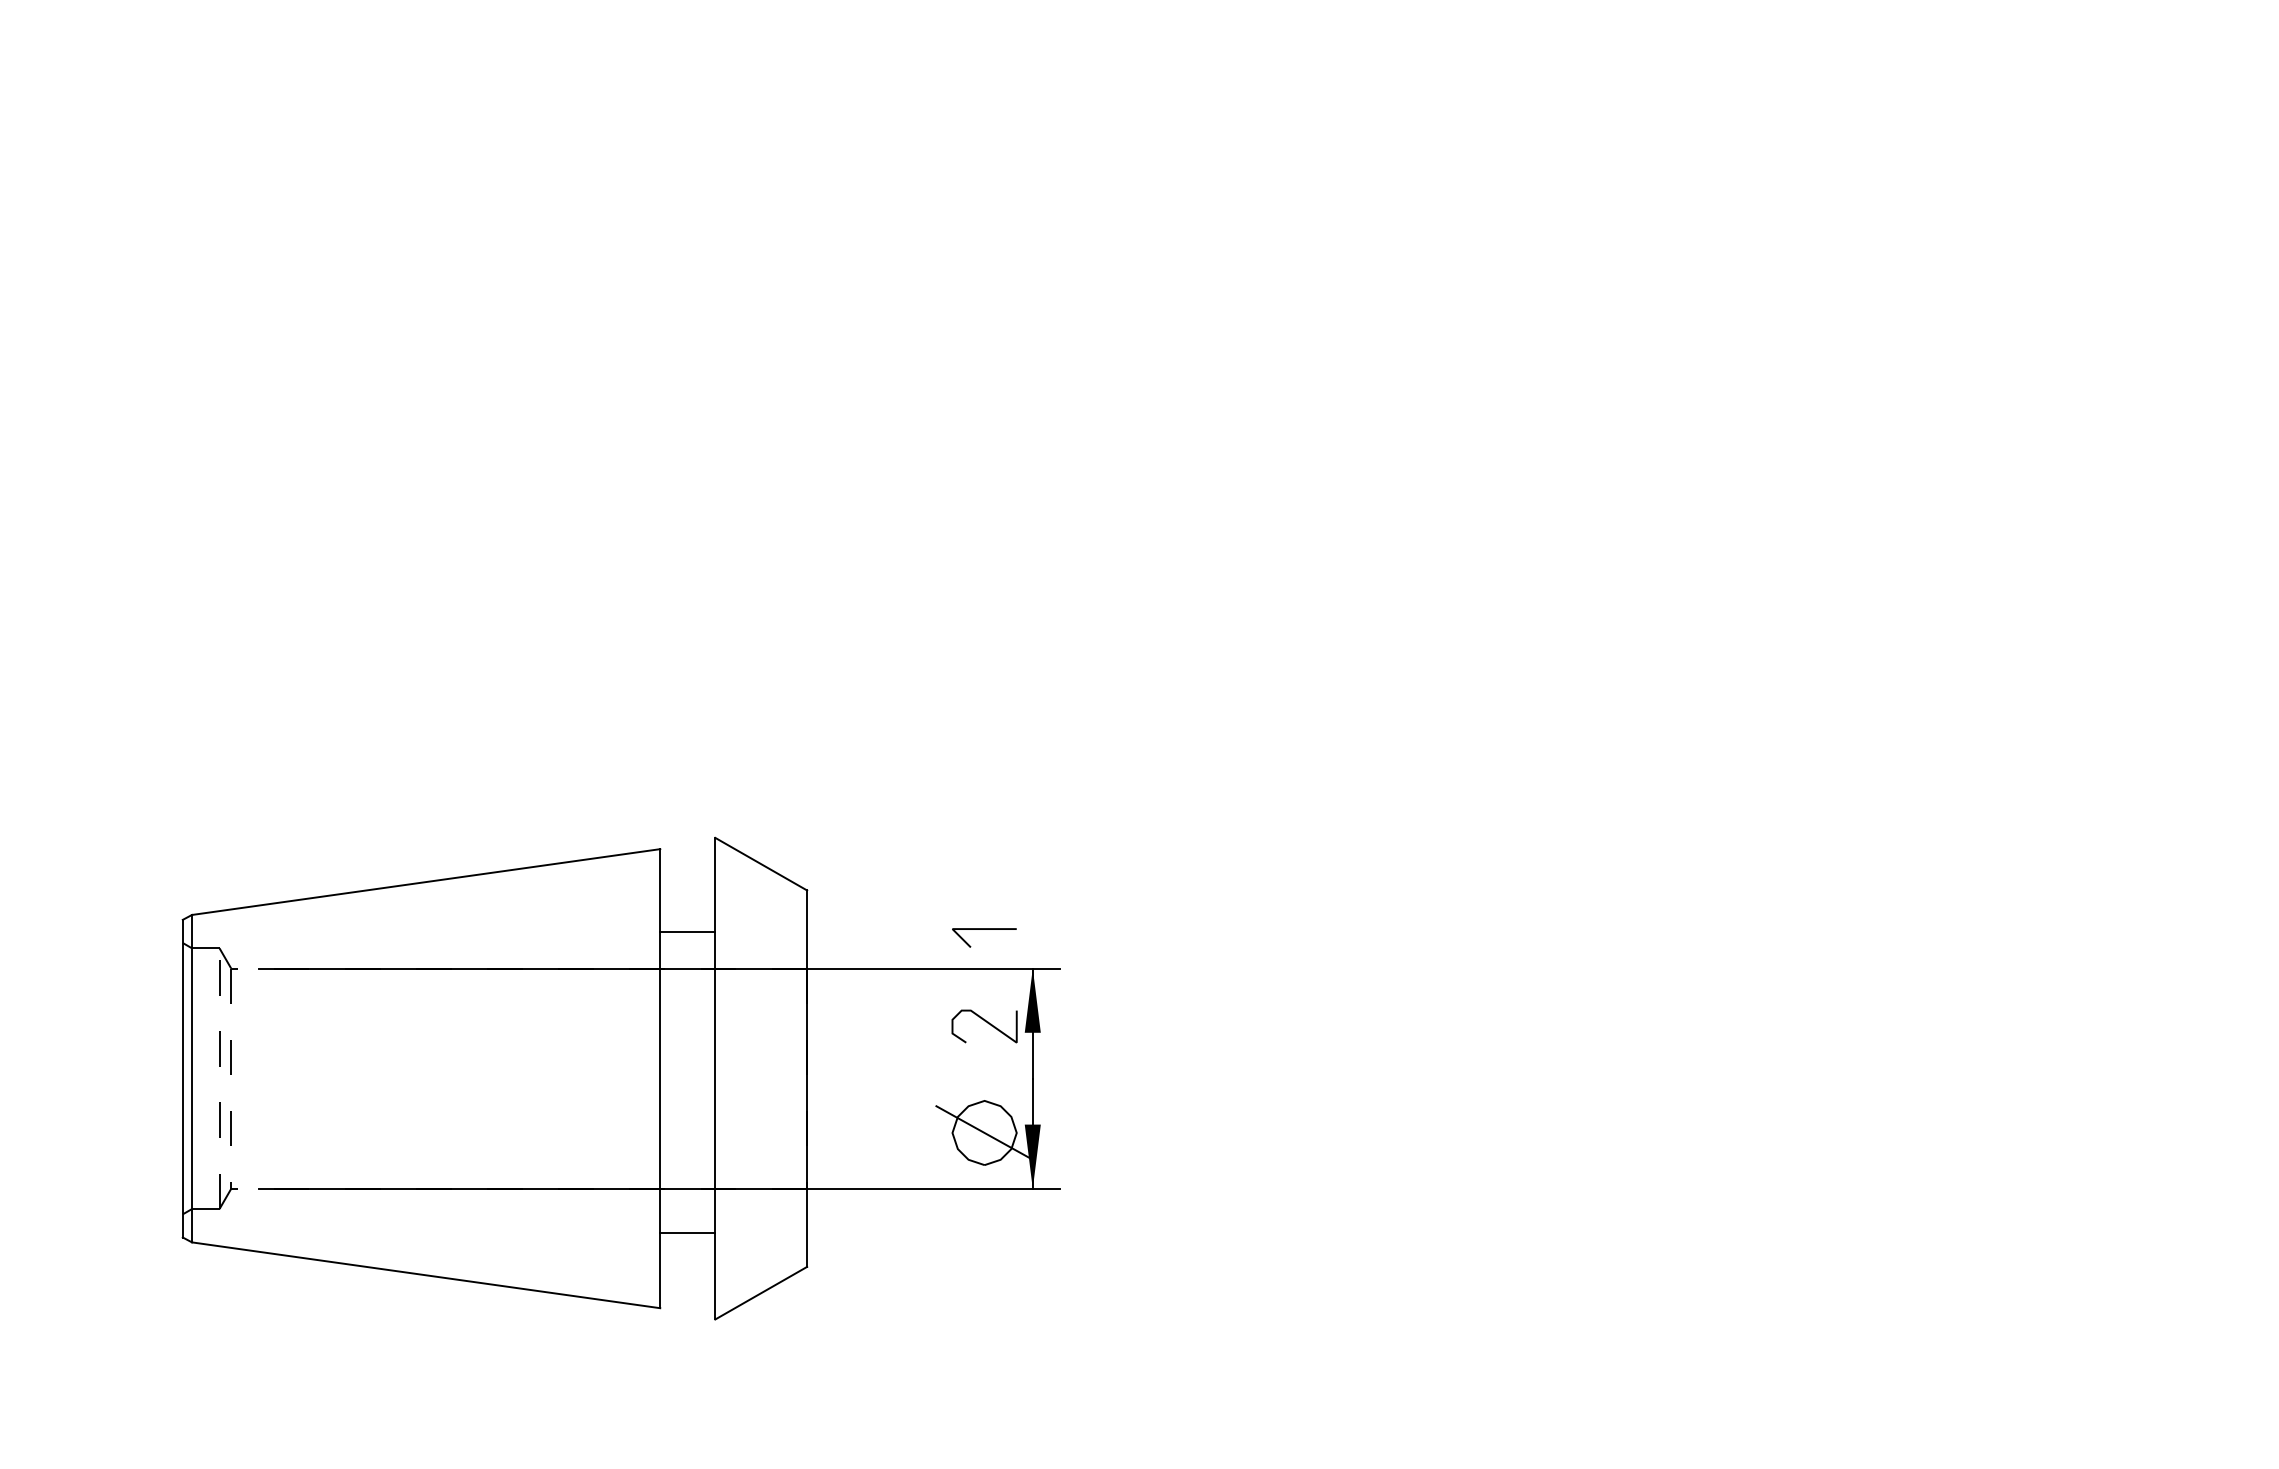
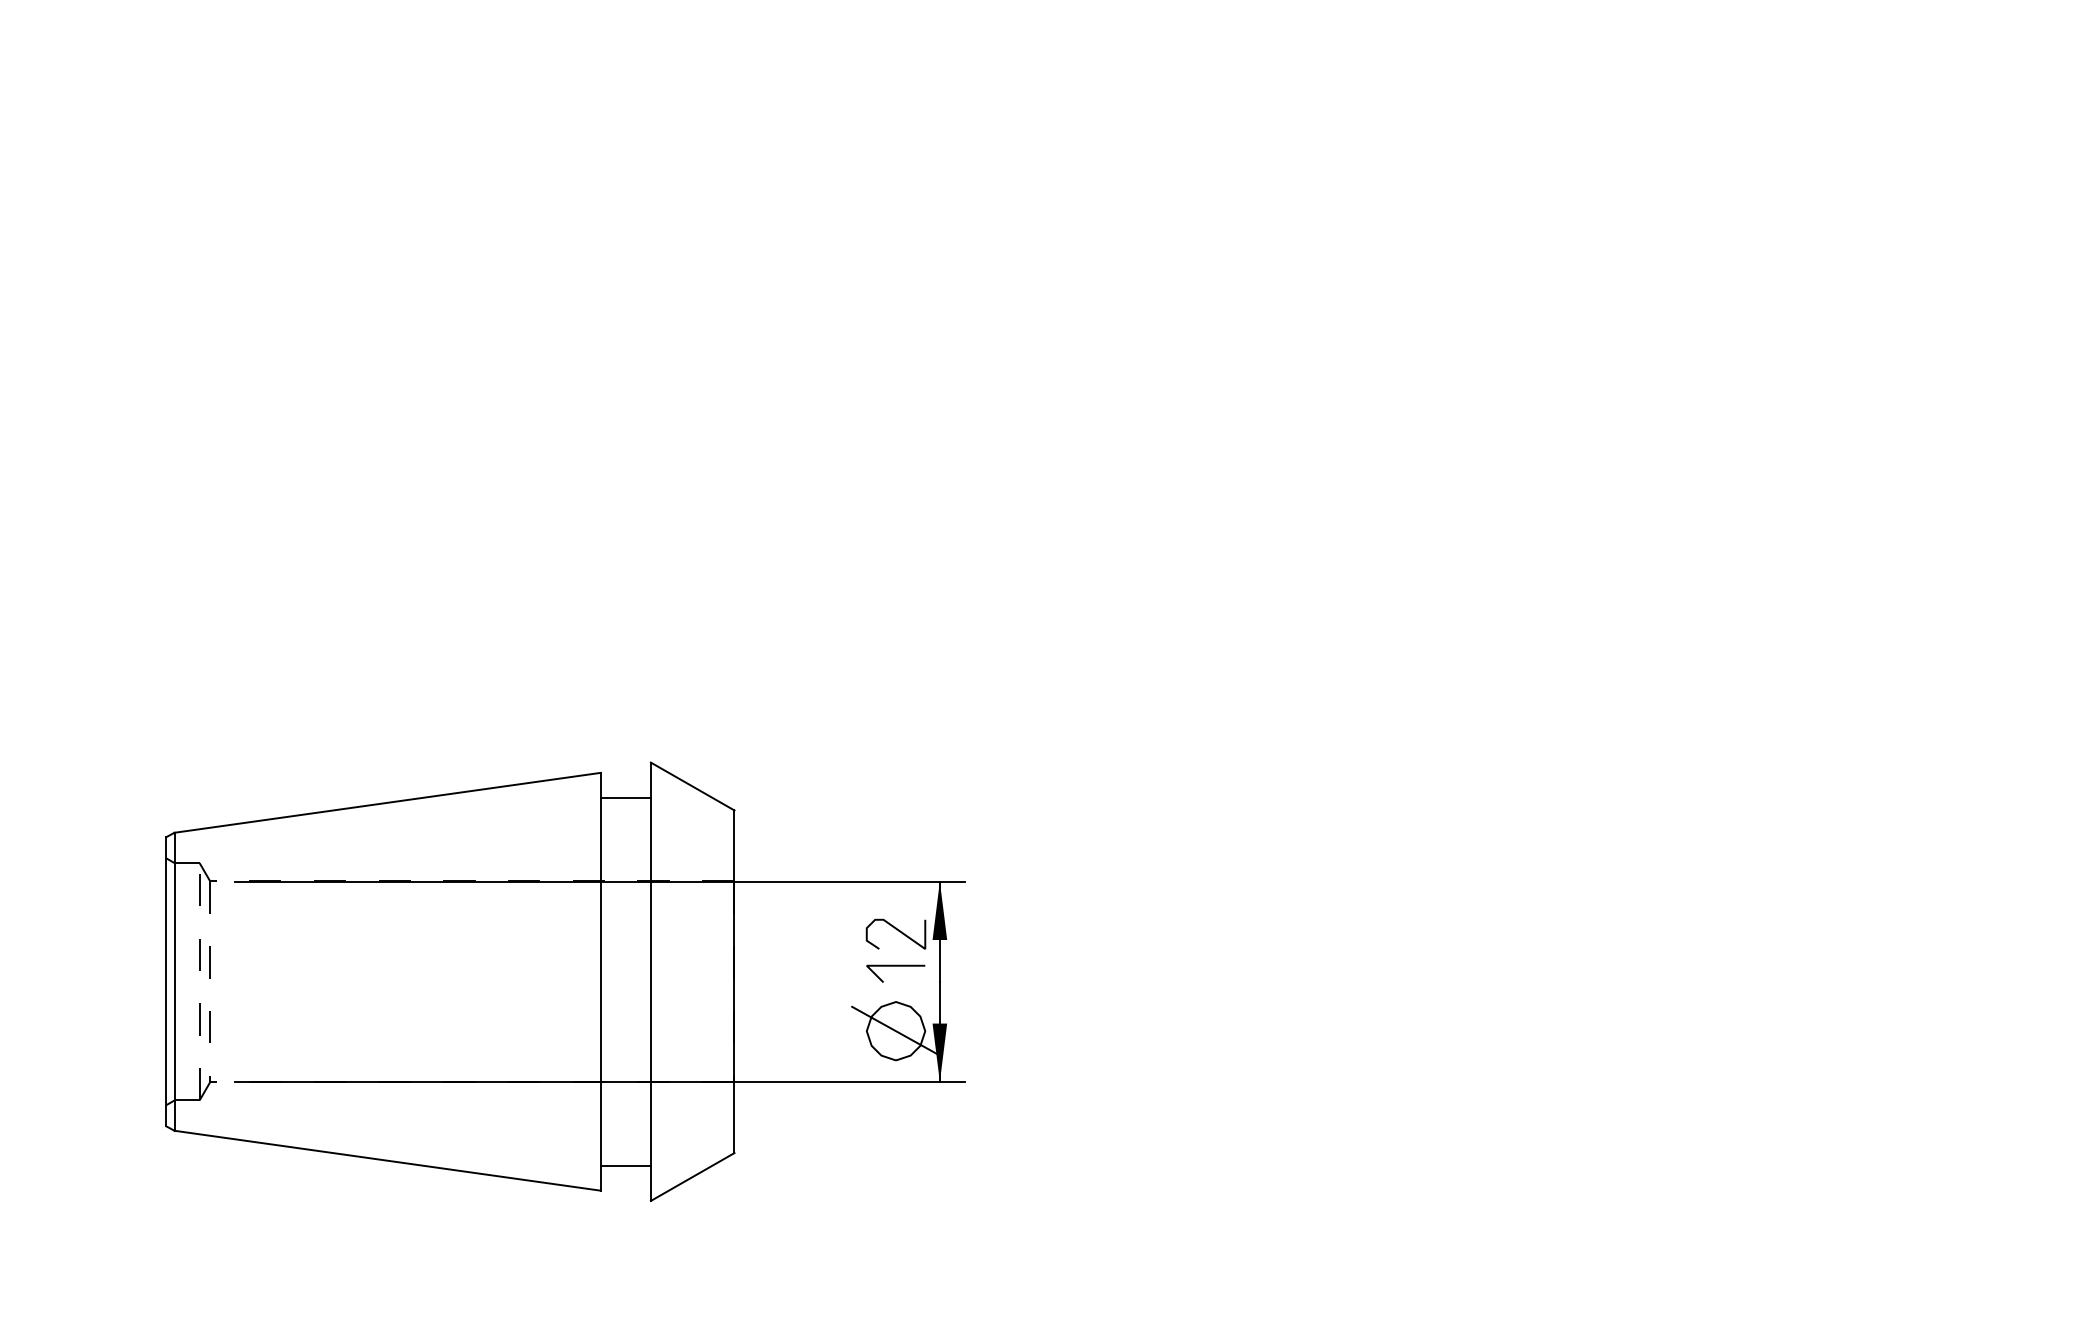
line: (984, 929) -> (895, 966), moved
line: (687, 931) -> (625, 797), moved
line: (687, 1232) -> (625, 1165), moved

